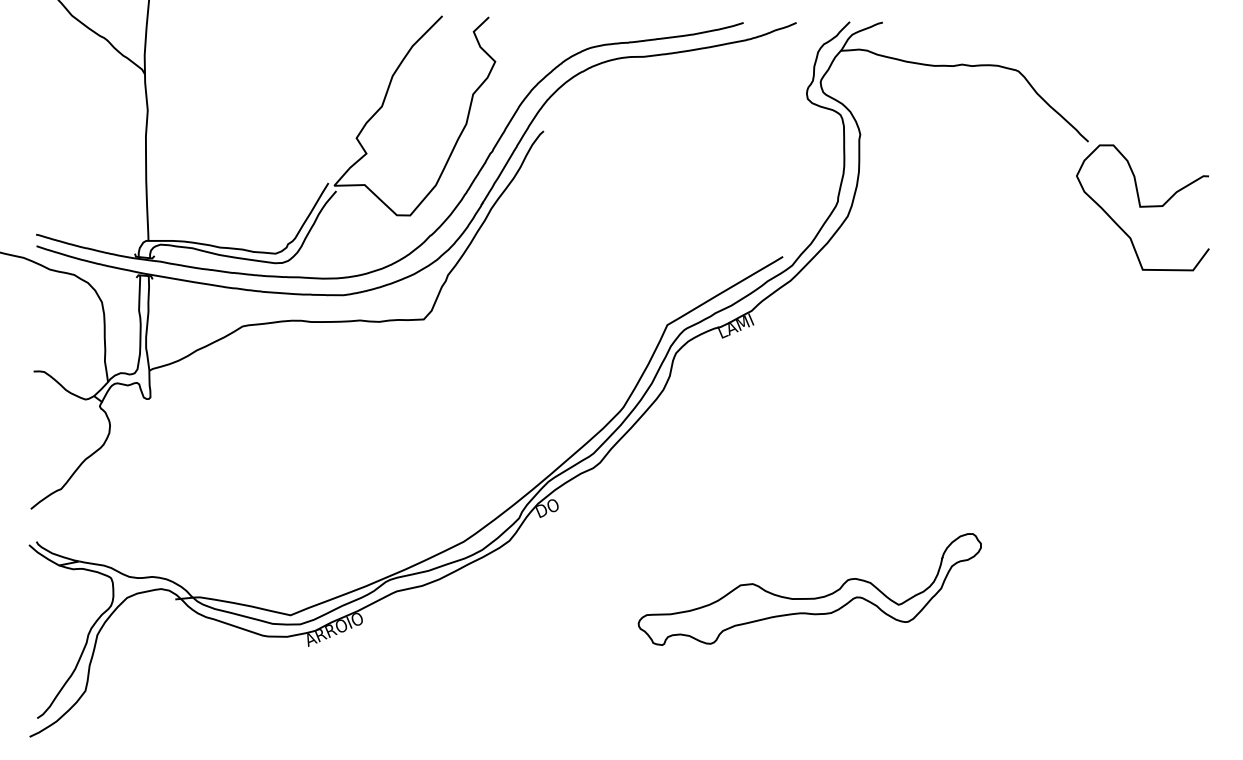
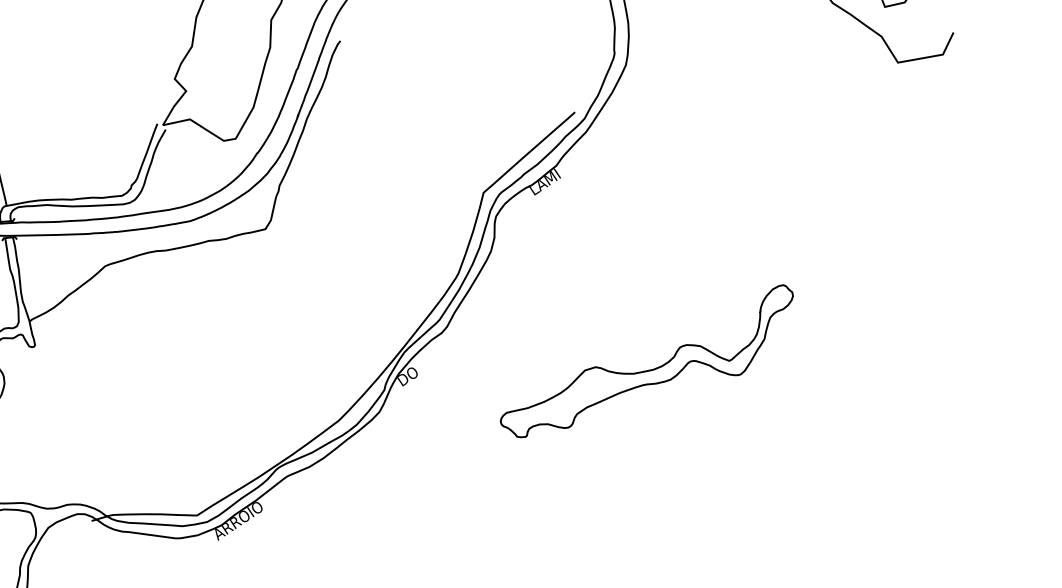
part: (810, 597) -> (649, 369), moved

